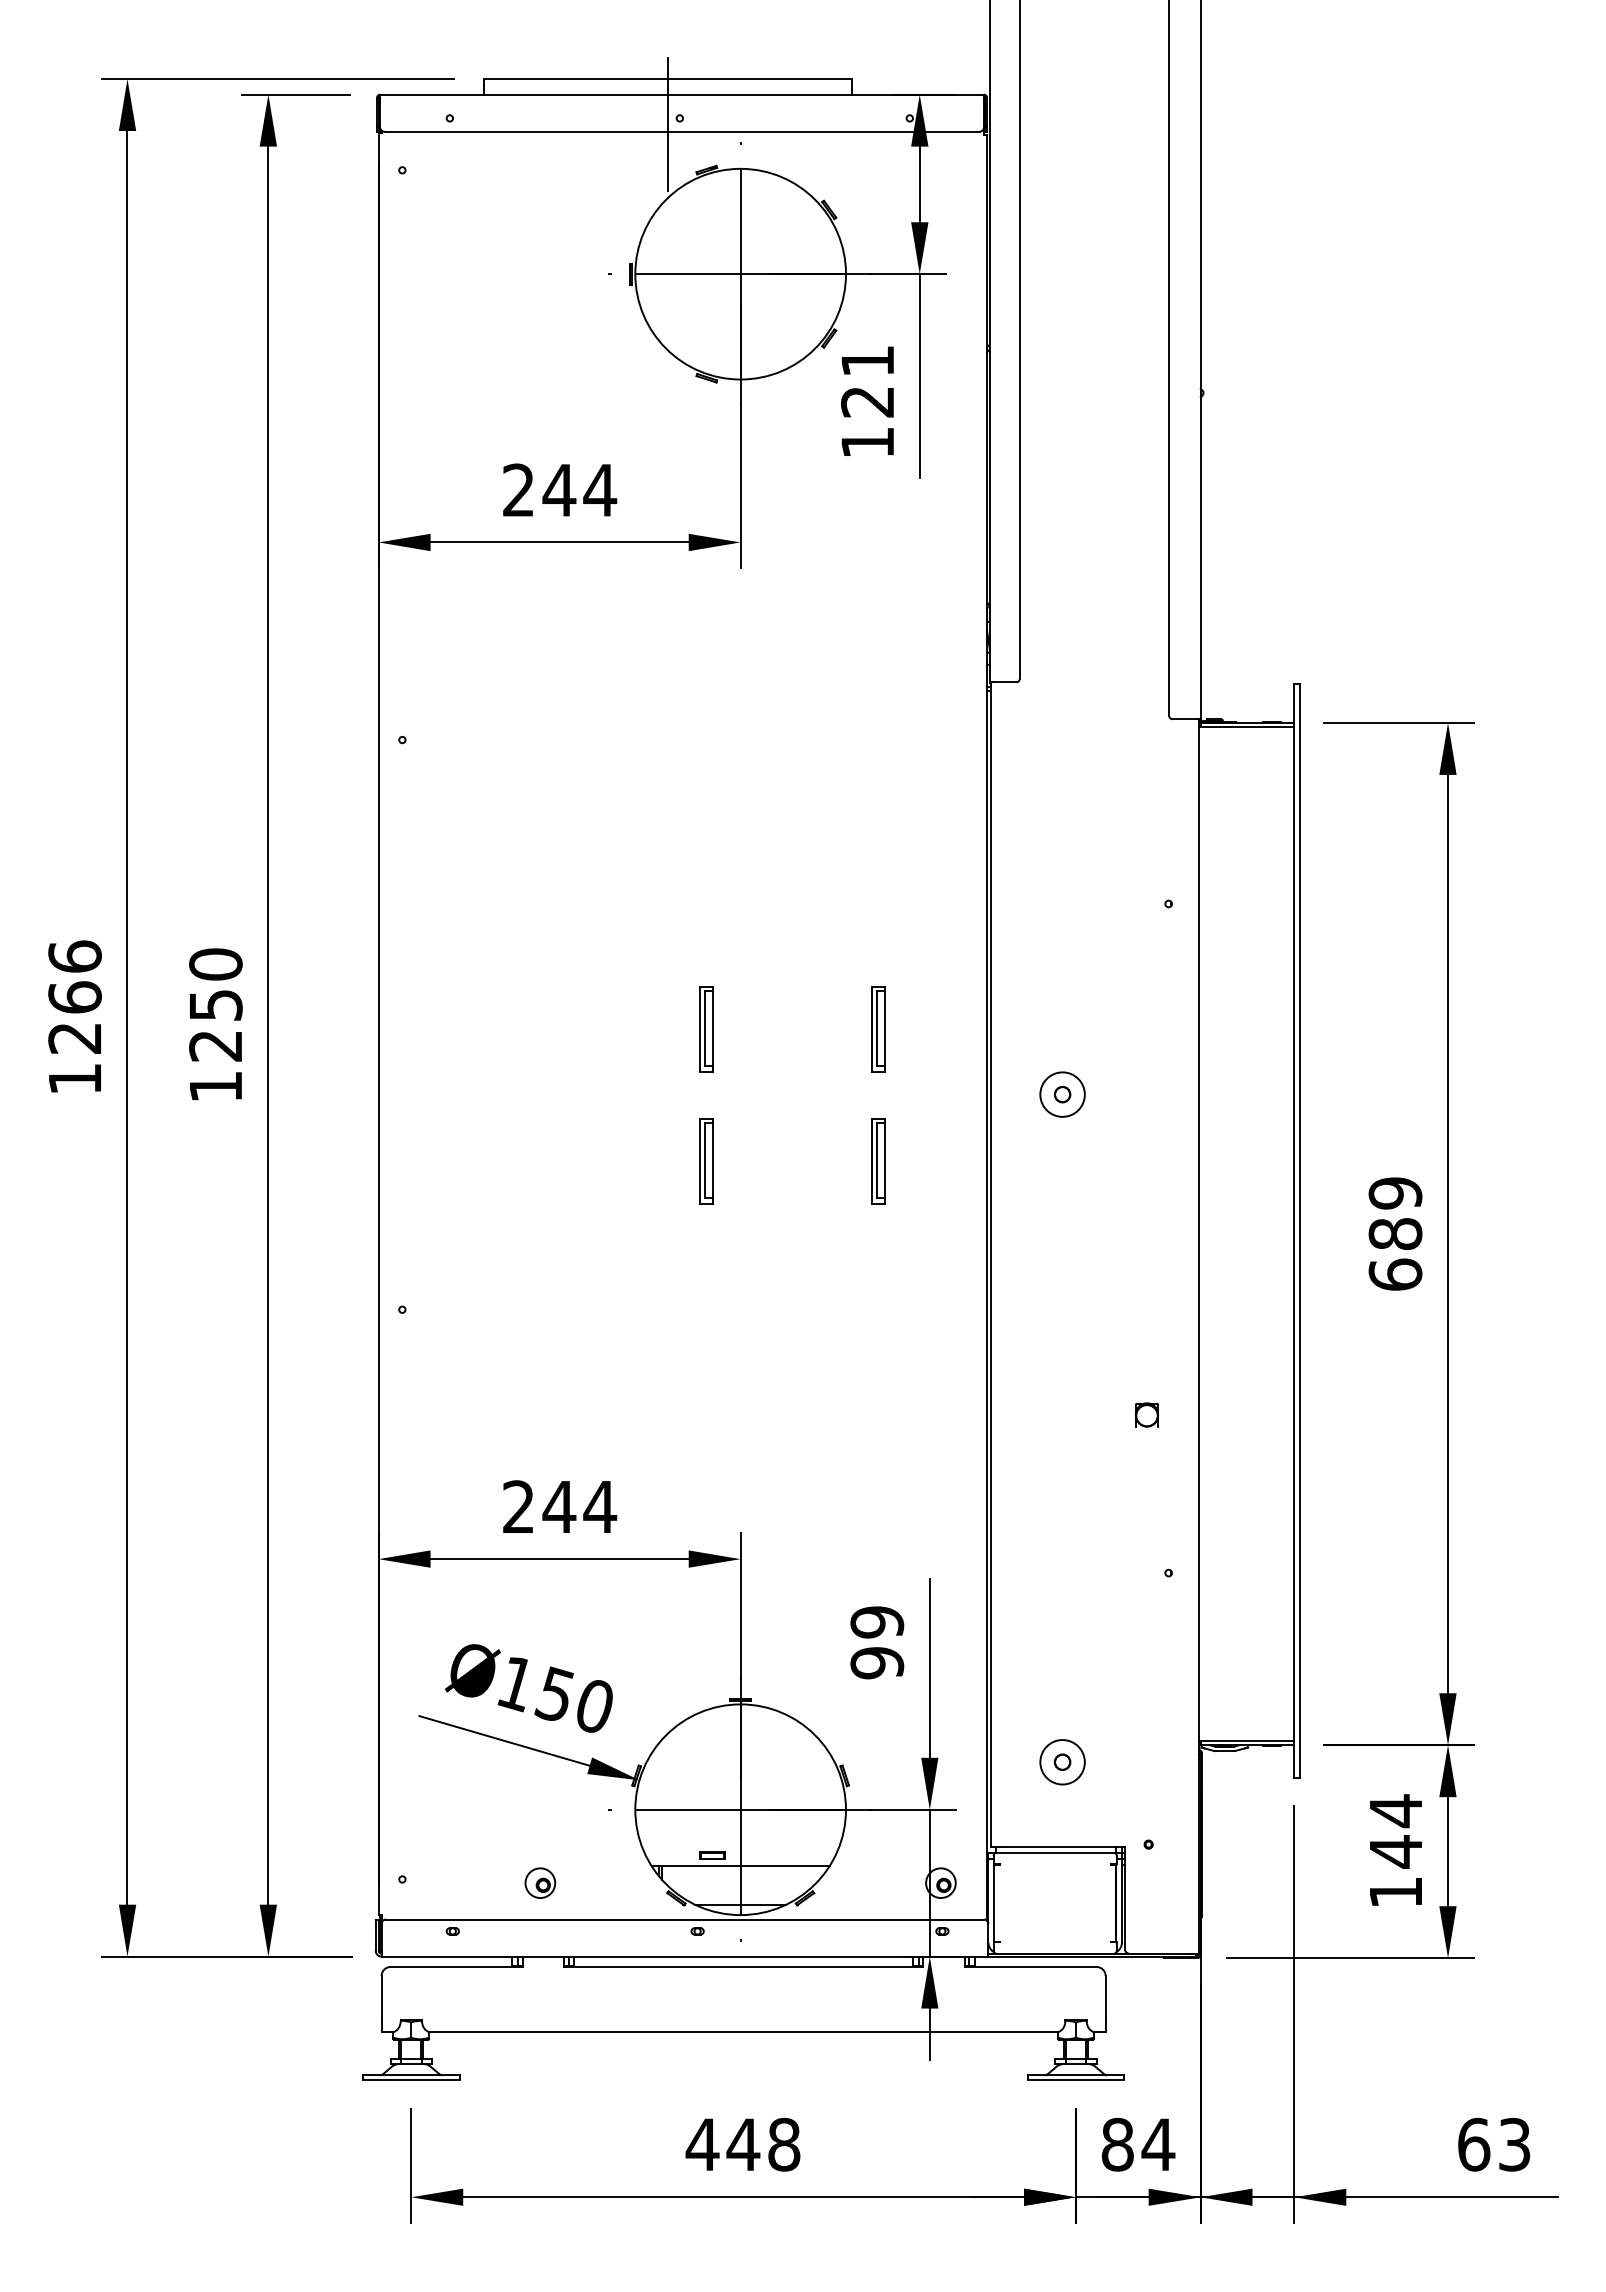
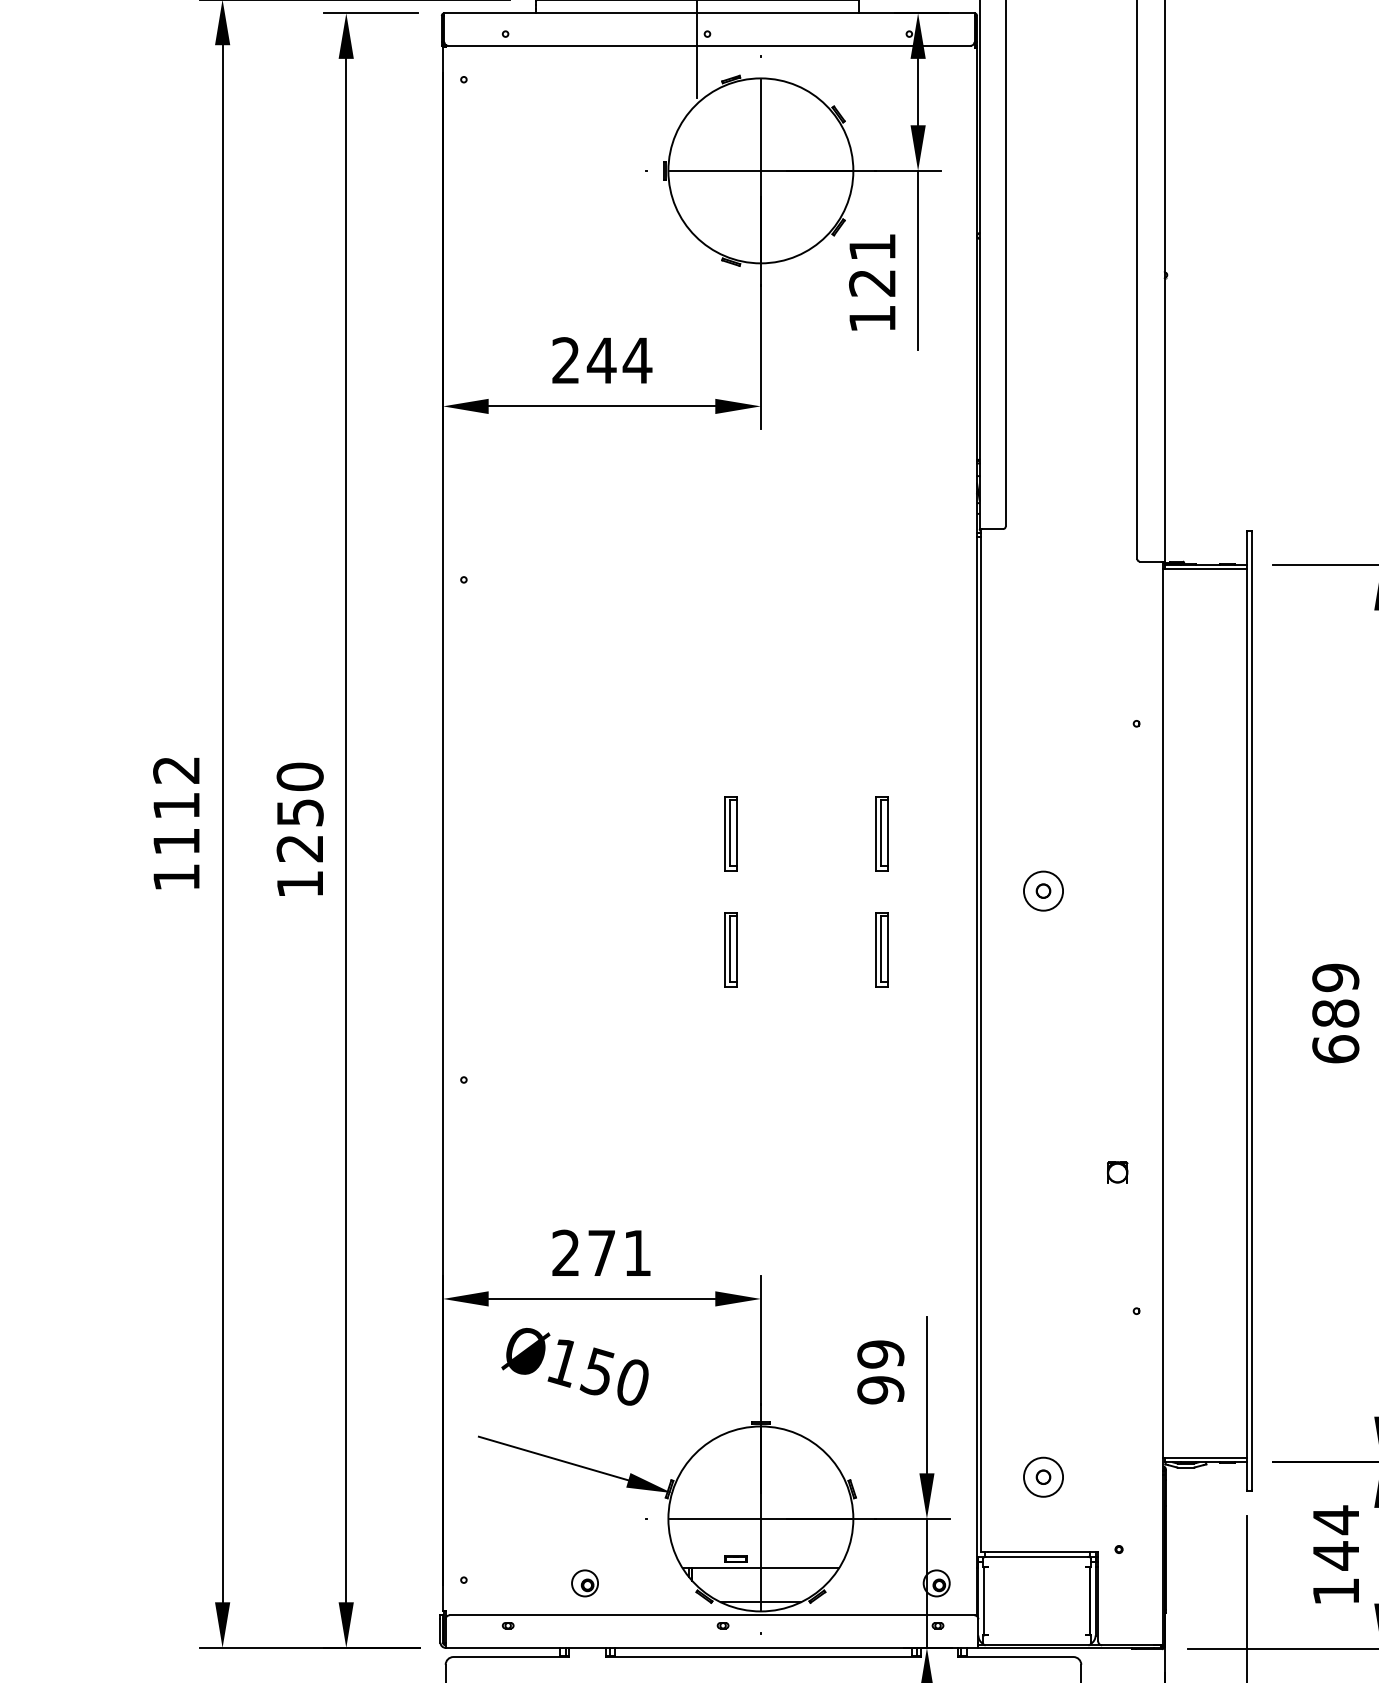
text: (74, 996) -> (176, 805), 1266 -> 1112
text: (579, 1506) -> (619, 1252), 244 -> 271
text: (528, 1688) -> (574, 1366), moved

